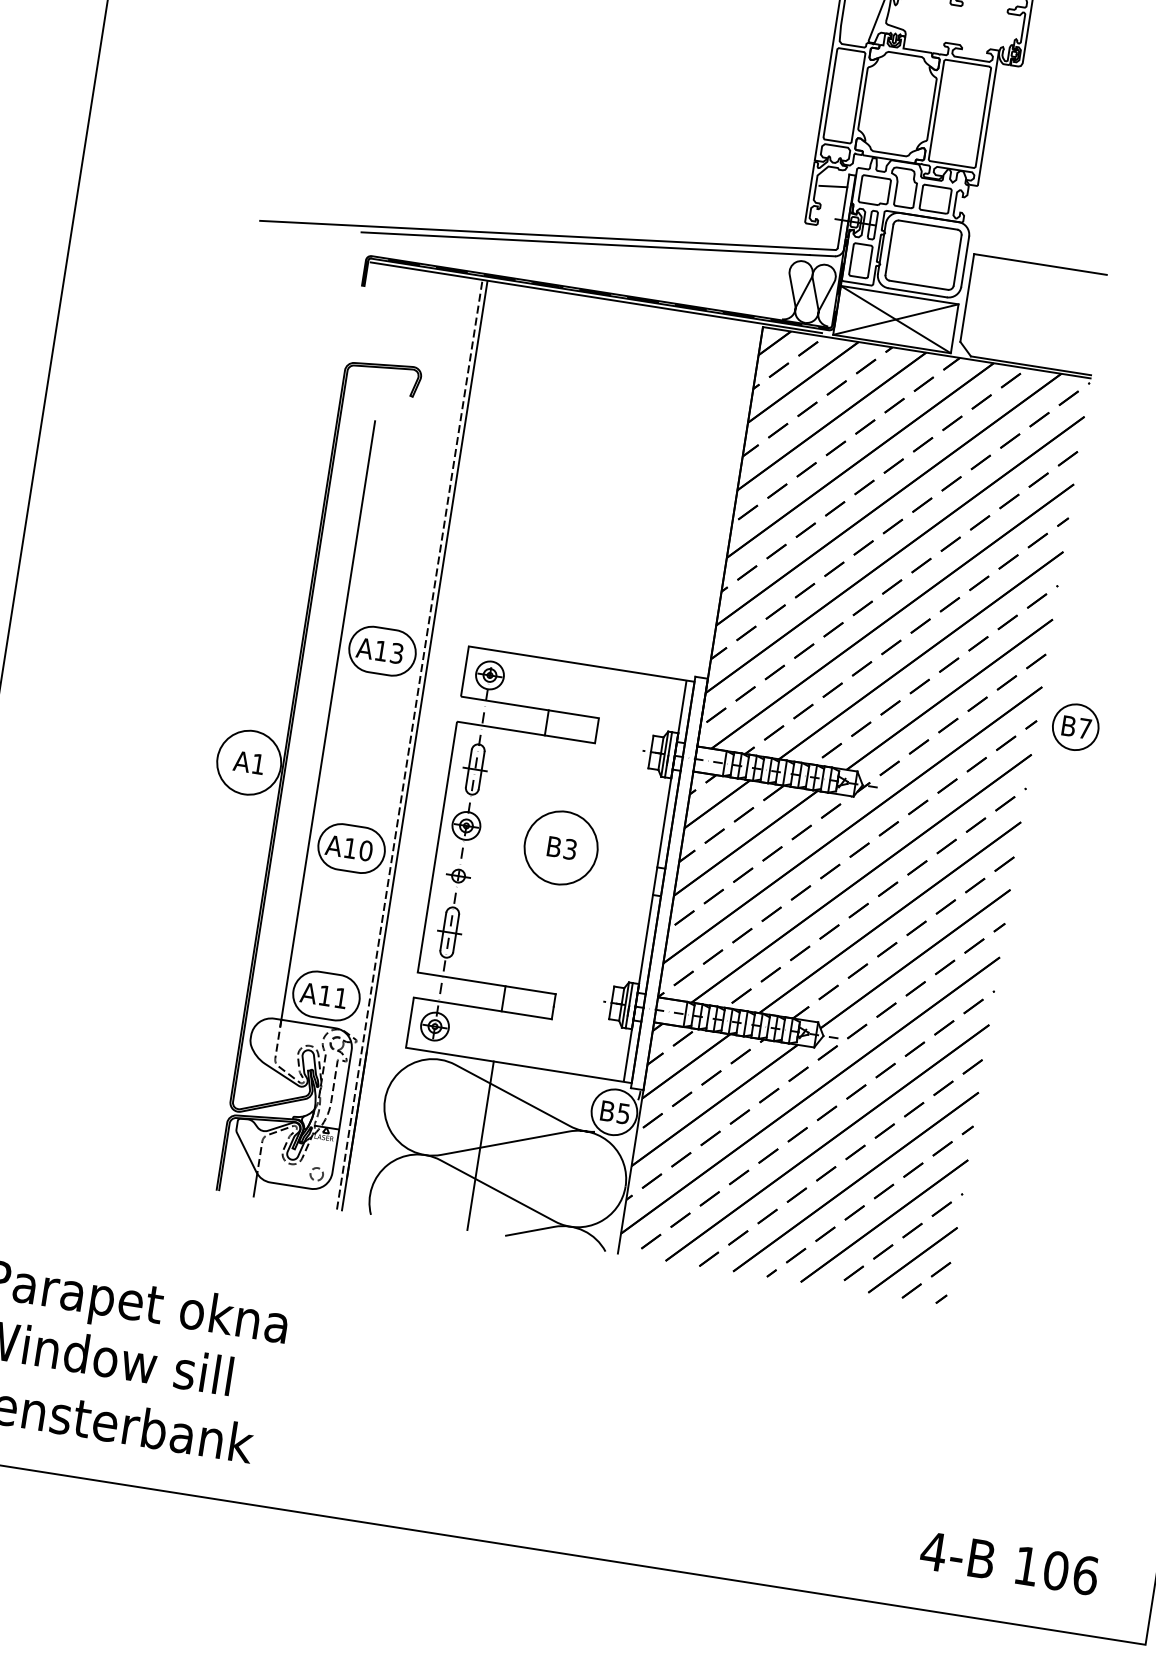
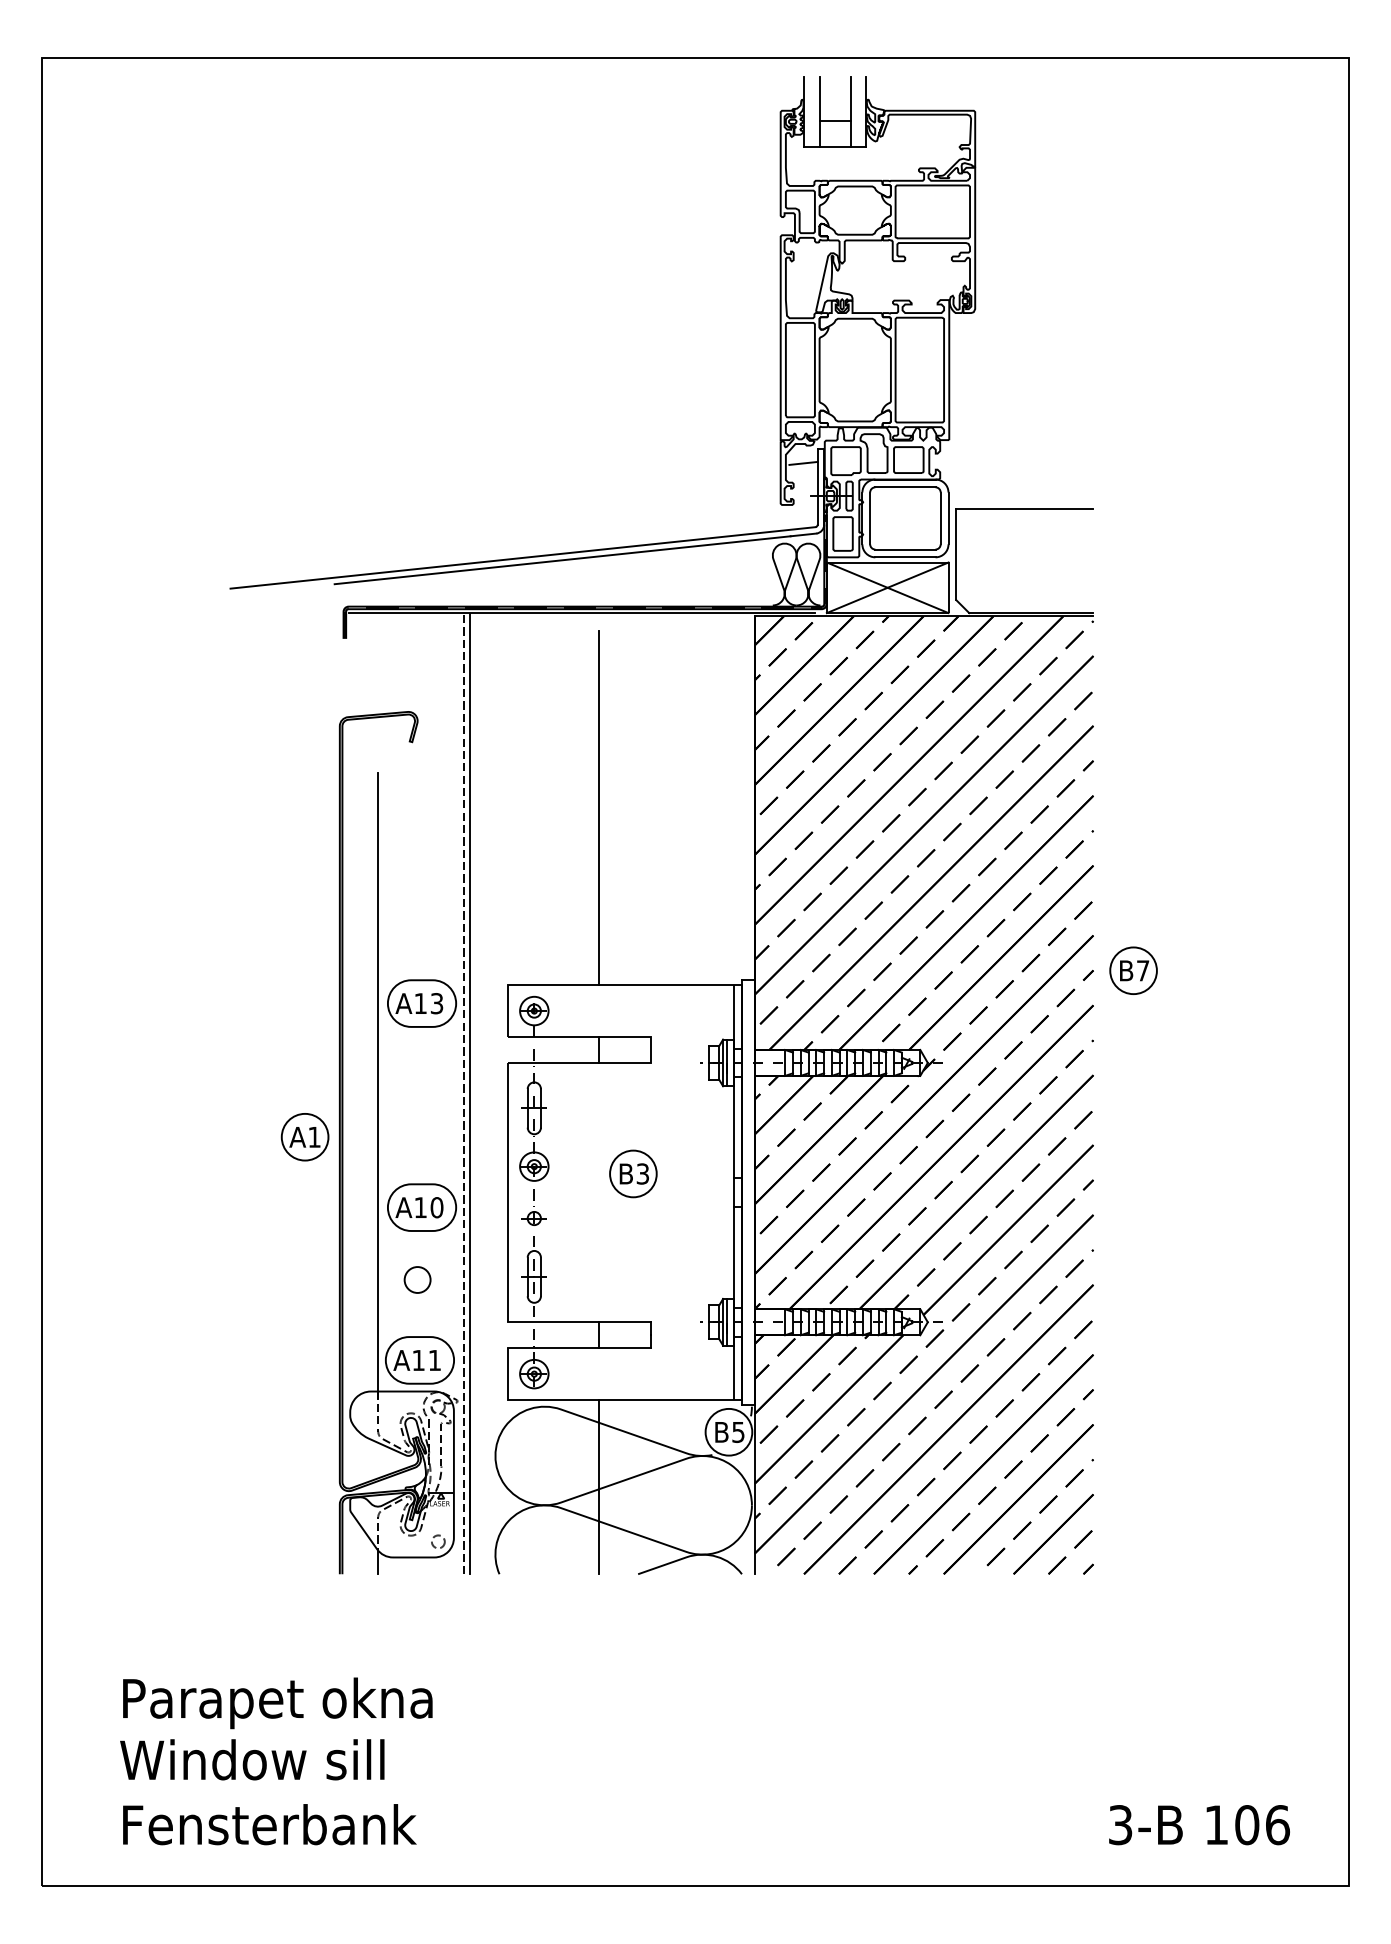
line: (583, 488) -> (599, 807), added
circle: (248, 761) -> (304, 1136), size x0.71
circle: (561, 847) -> (633, 1173), size x0.62
circle: (336, 917) -> (417, 1279), added
text: (933, 1551) -> (1120, 1825), 4-B -> 3-B

